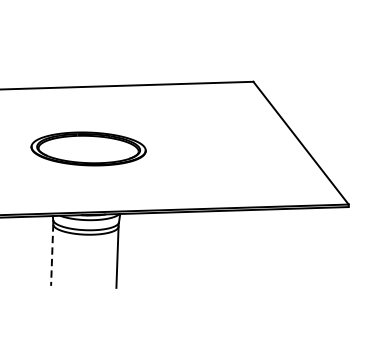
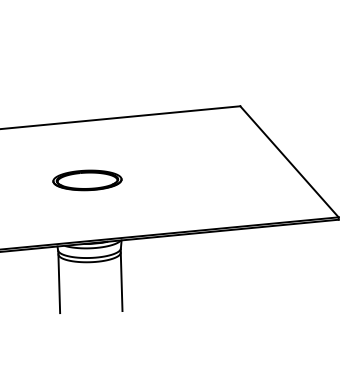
part: (88, 149) -> (87, 180), size x0.62
line: (52, 255) -> (59, 284), dashed -> solid

